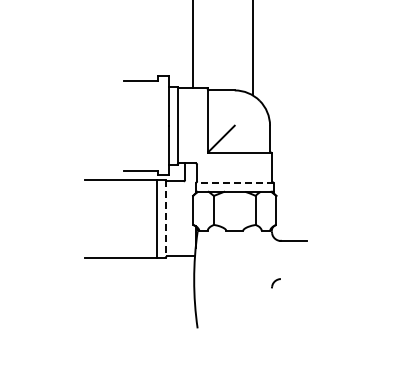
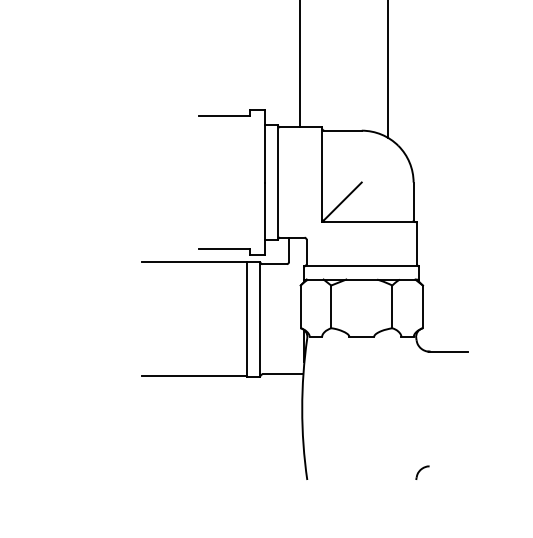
line: (234, 182) -> (361, 265), dashed -> solid
line: (165, 219) -> (260, 320), dashed -> solid
part: (275, 283) -> (421, 472), moved

